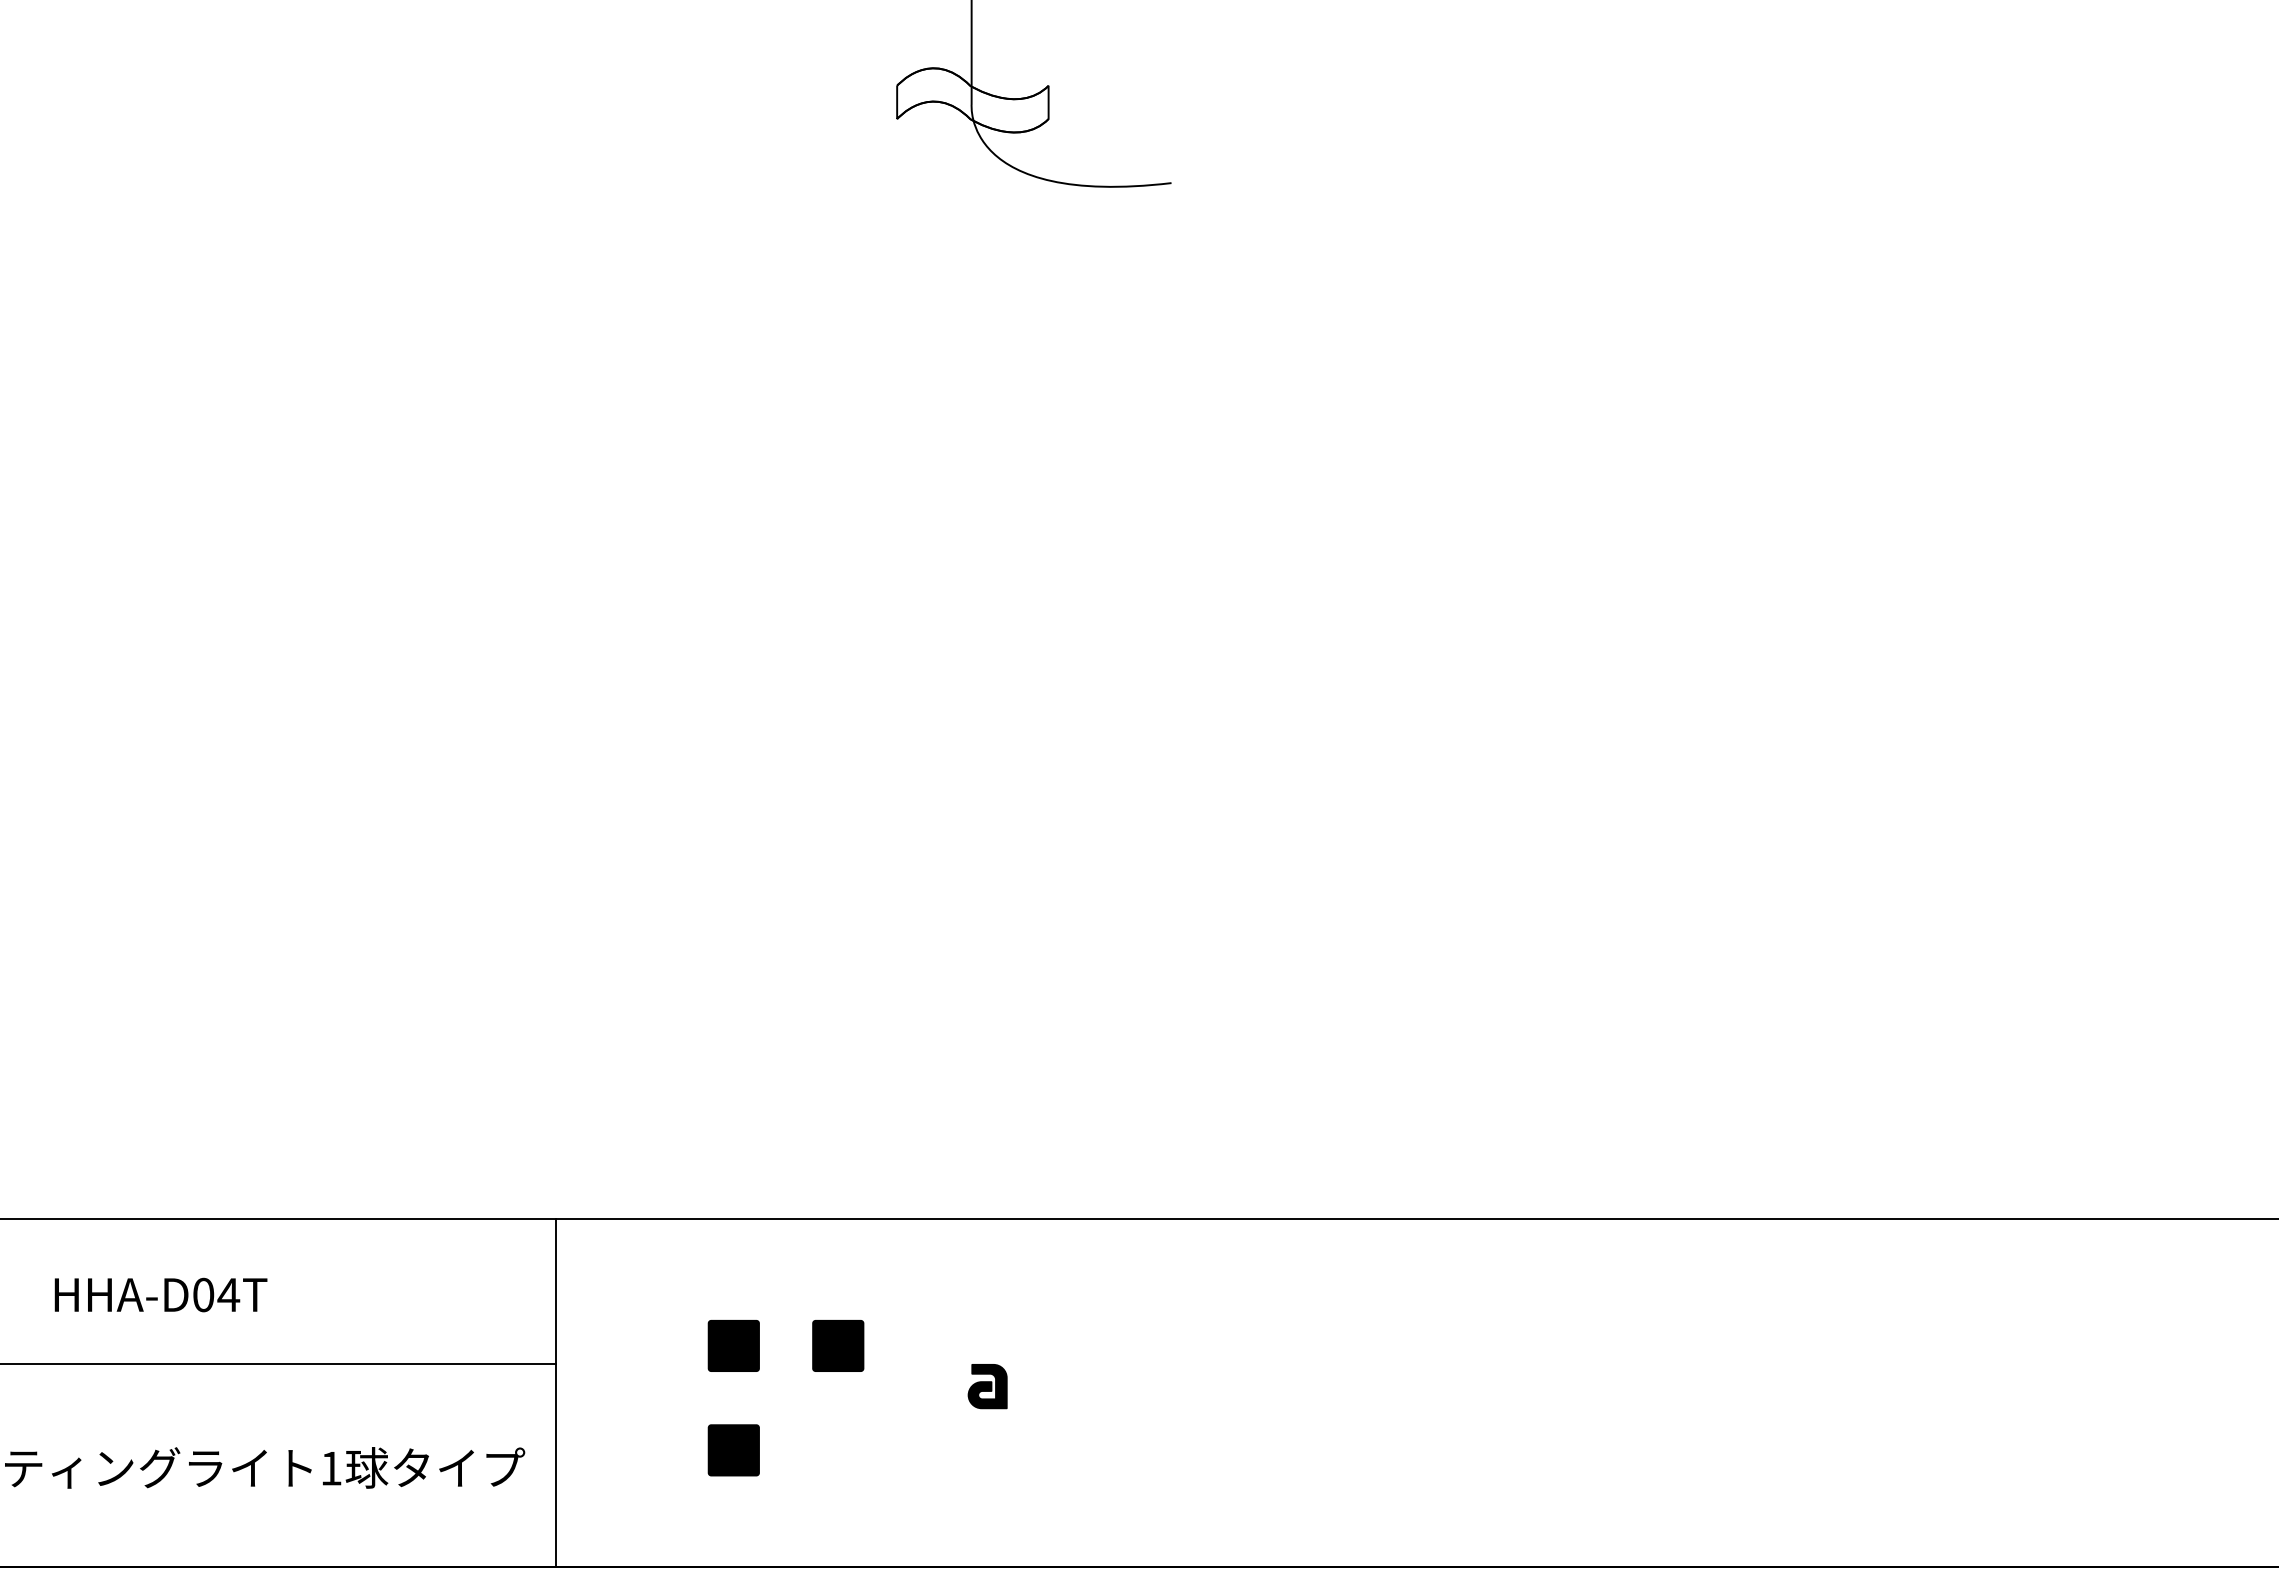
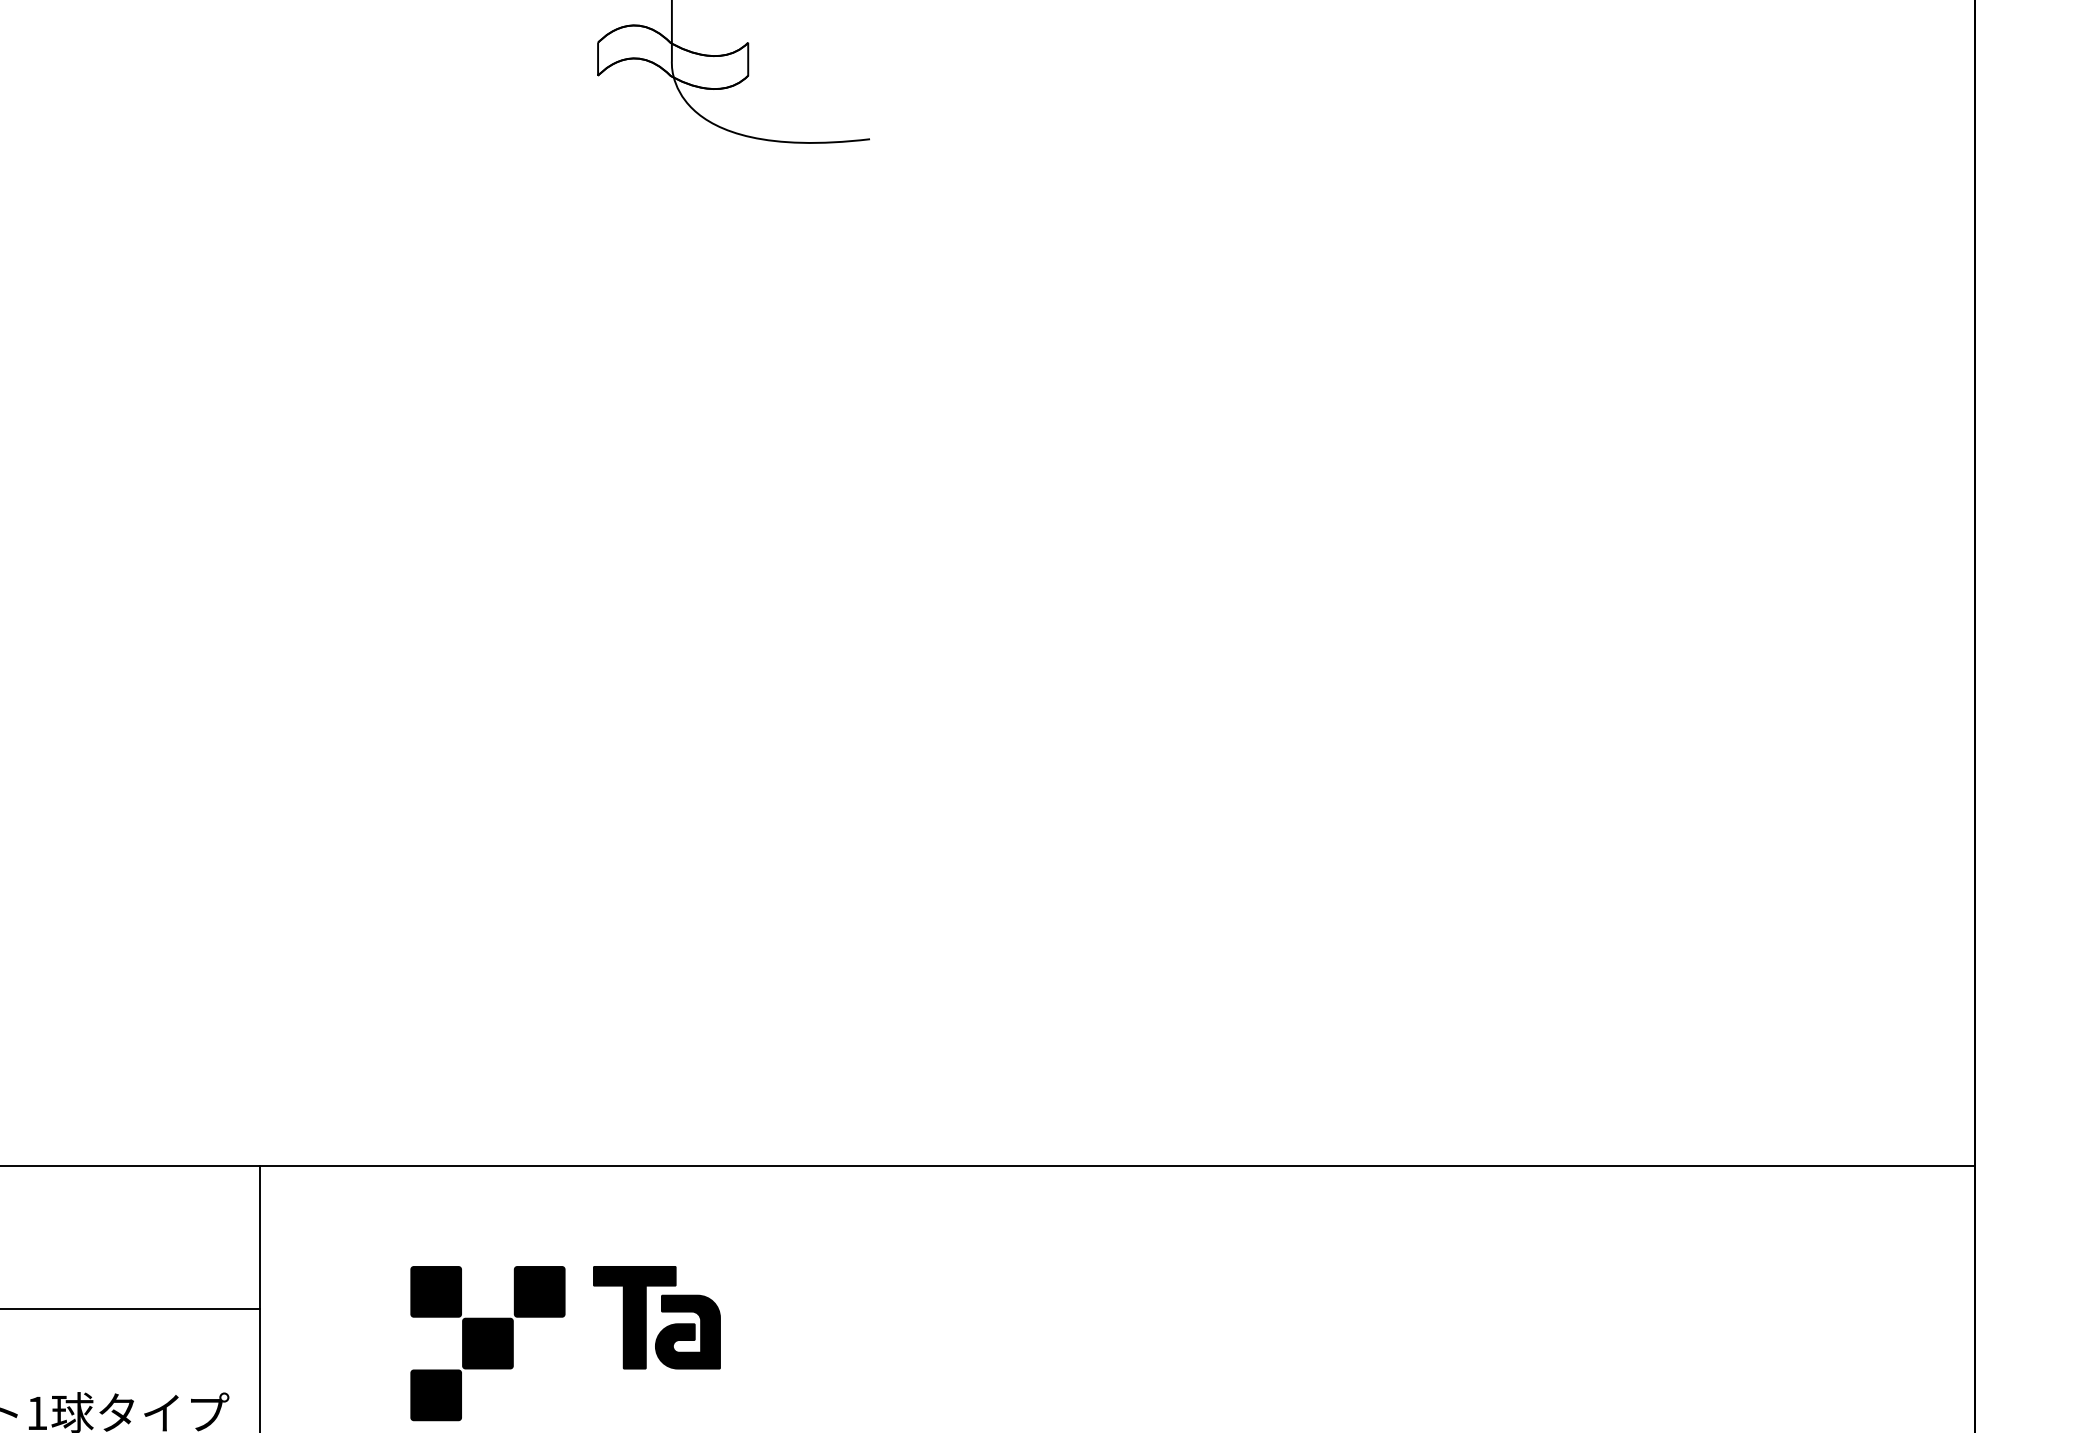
fill: (934, 1371) -> (635, 1317), added
part: (987, 1386) -> (687, 1332), size x1.67
fill: (785, 1398) -> (487, 1343), added

